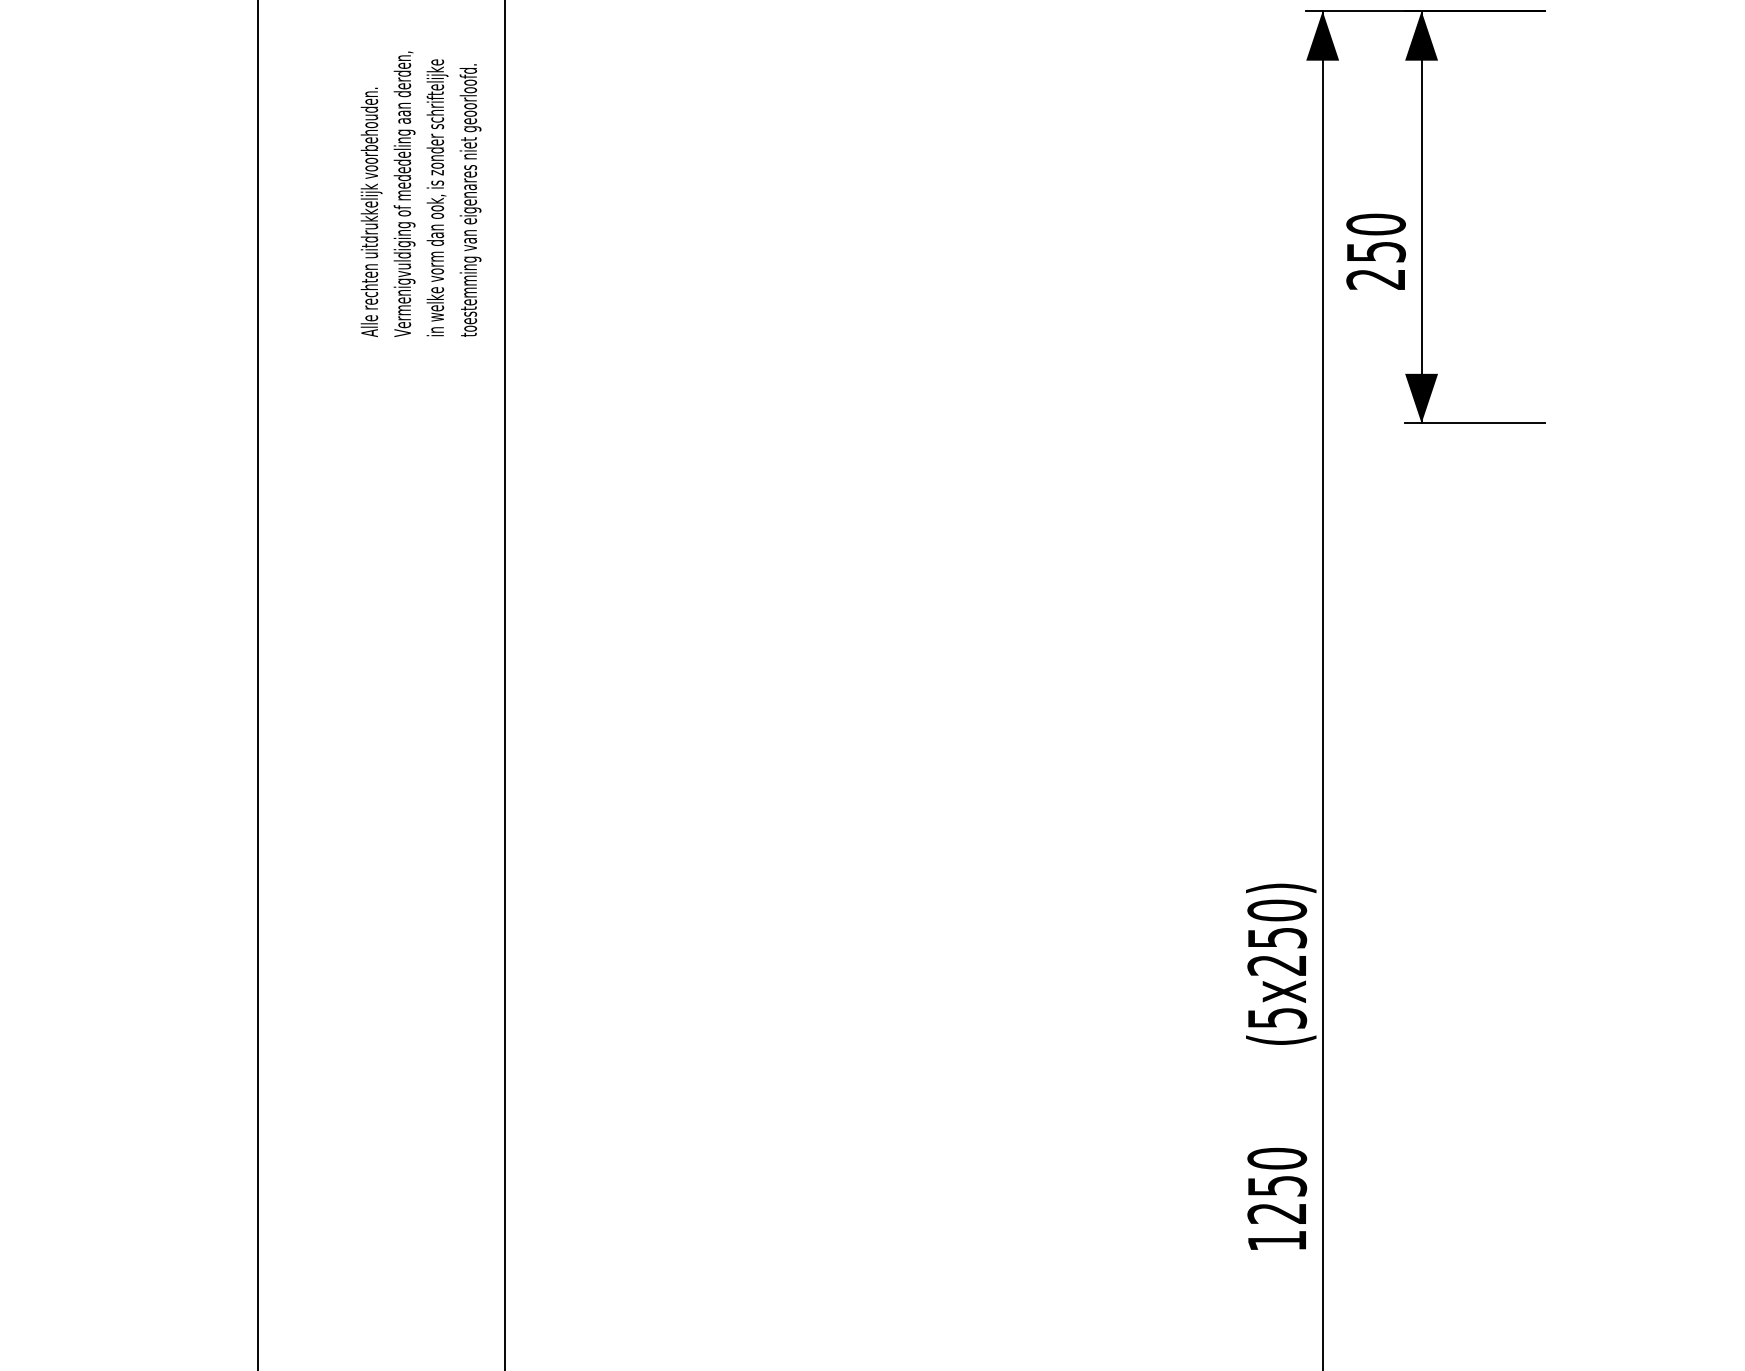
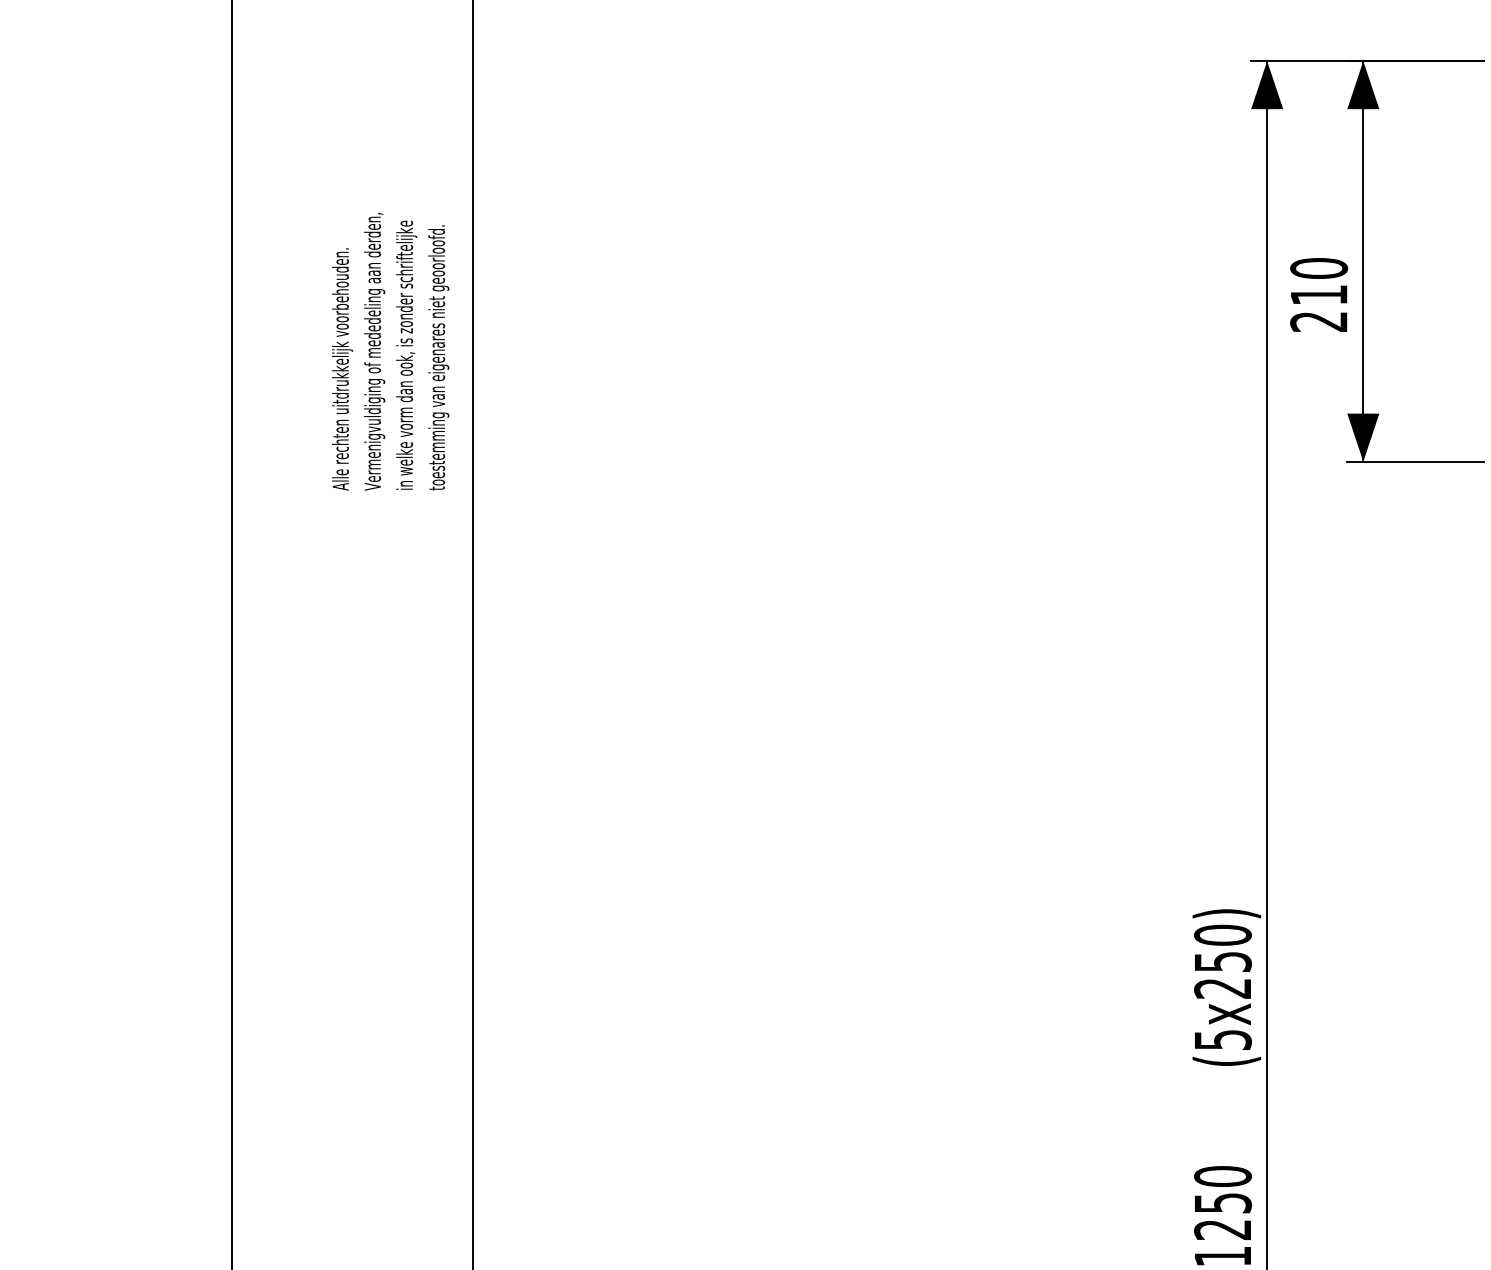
text: (420, 194) -> (390, 352), moved
text: (1376, 252) -> (1319, 295), 250 -> 210

